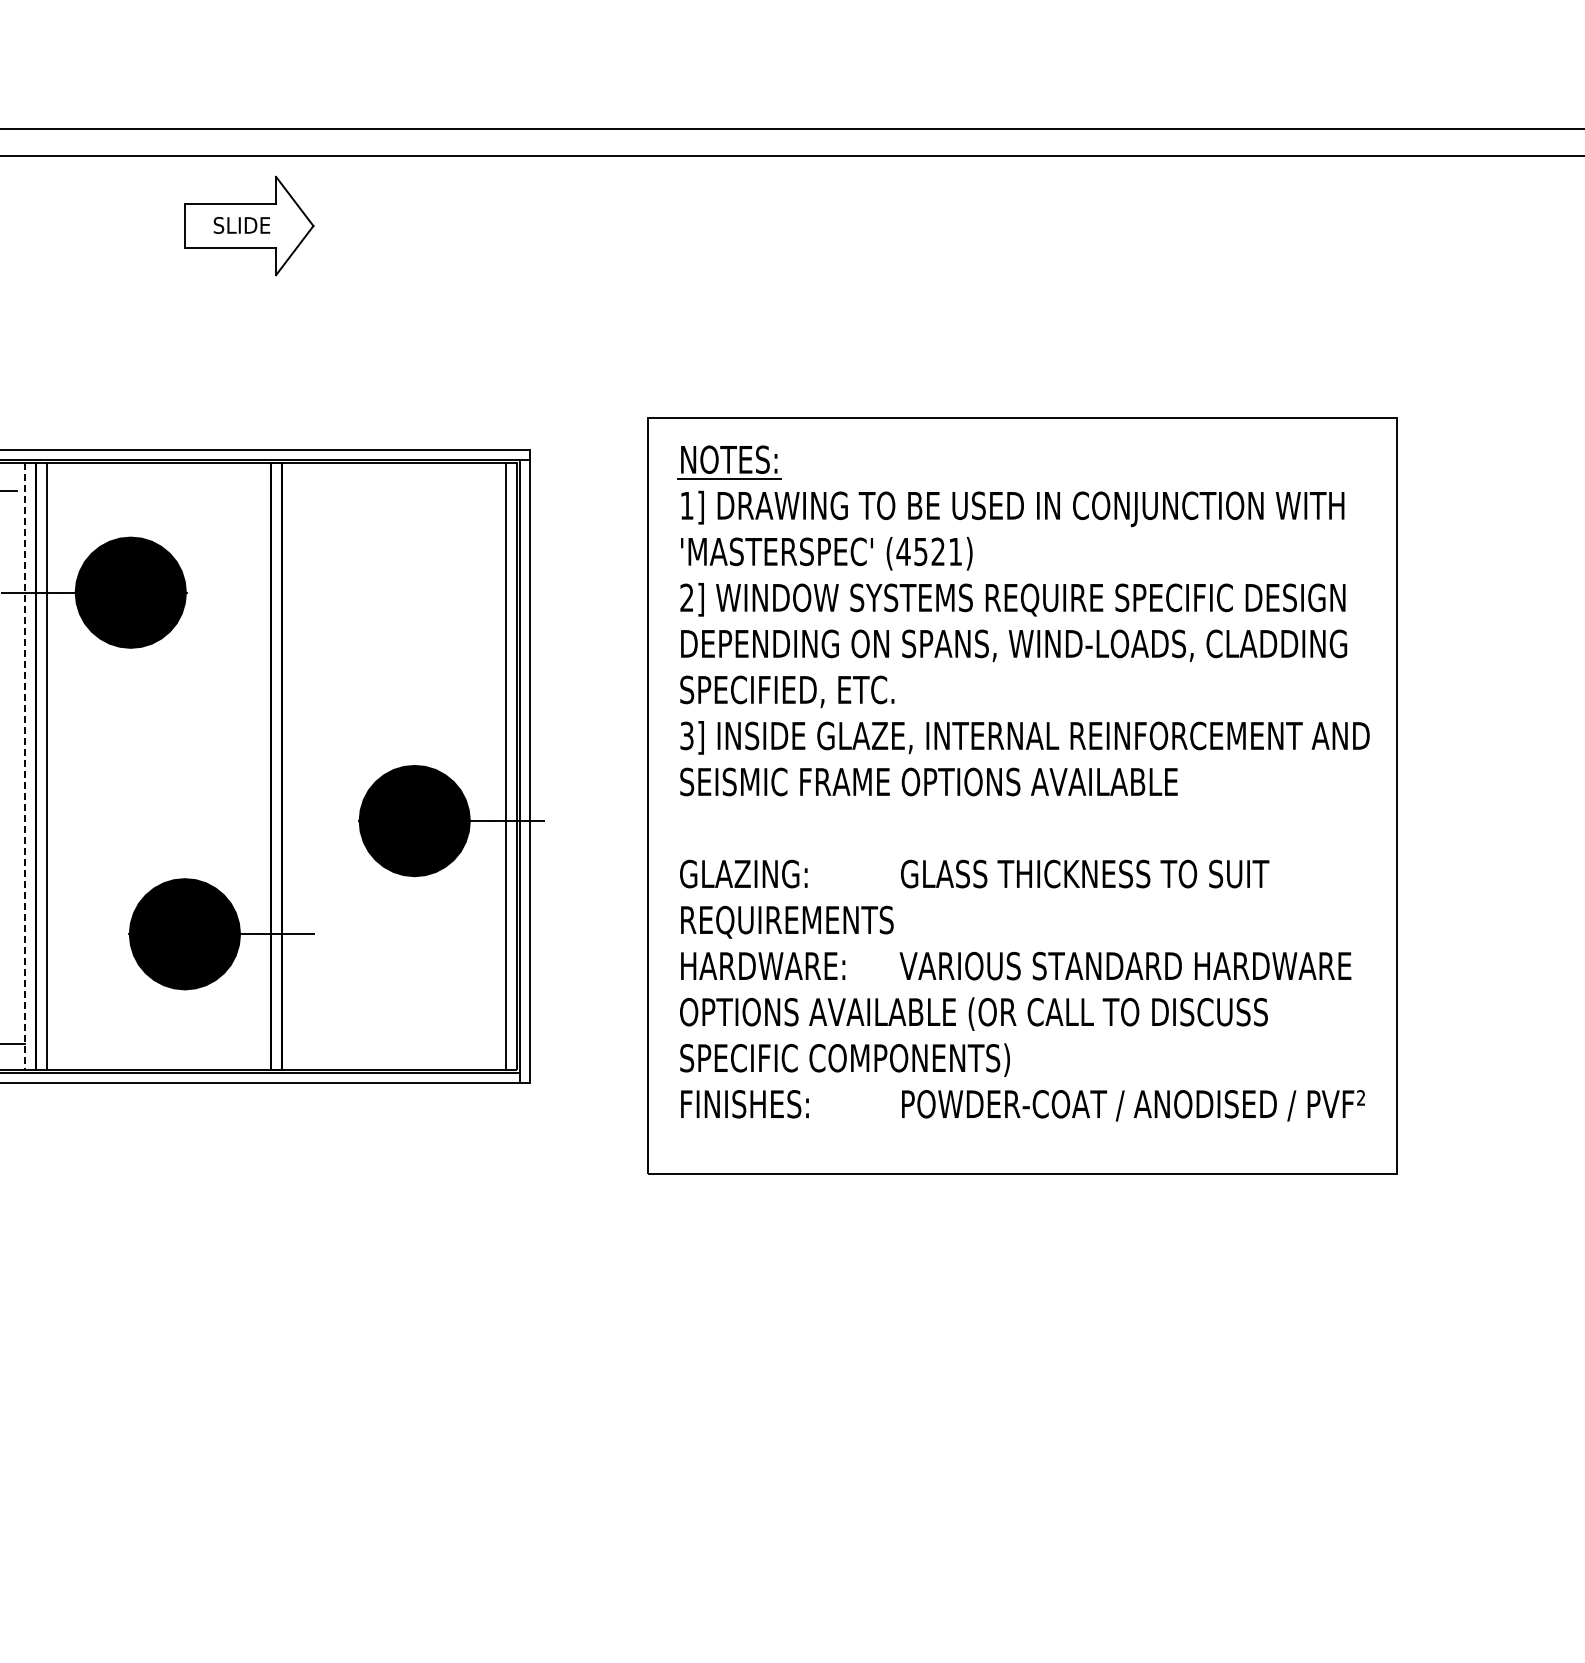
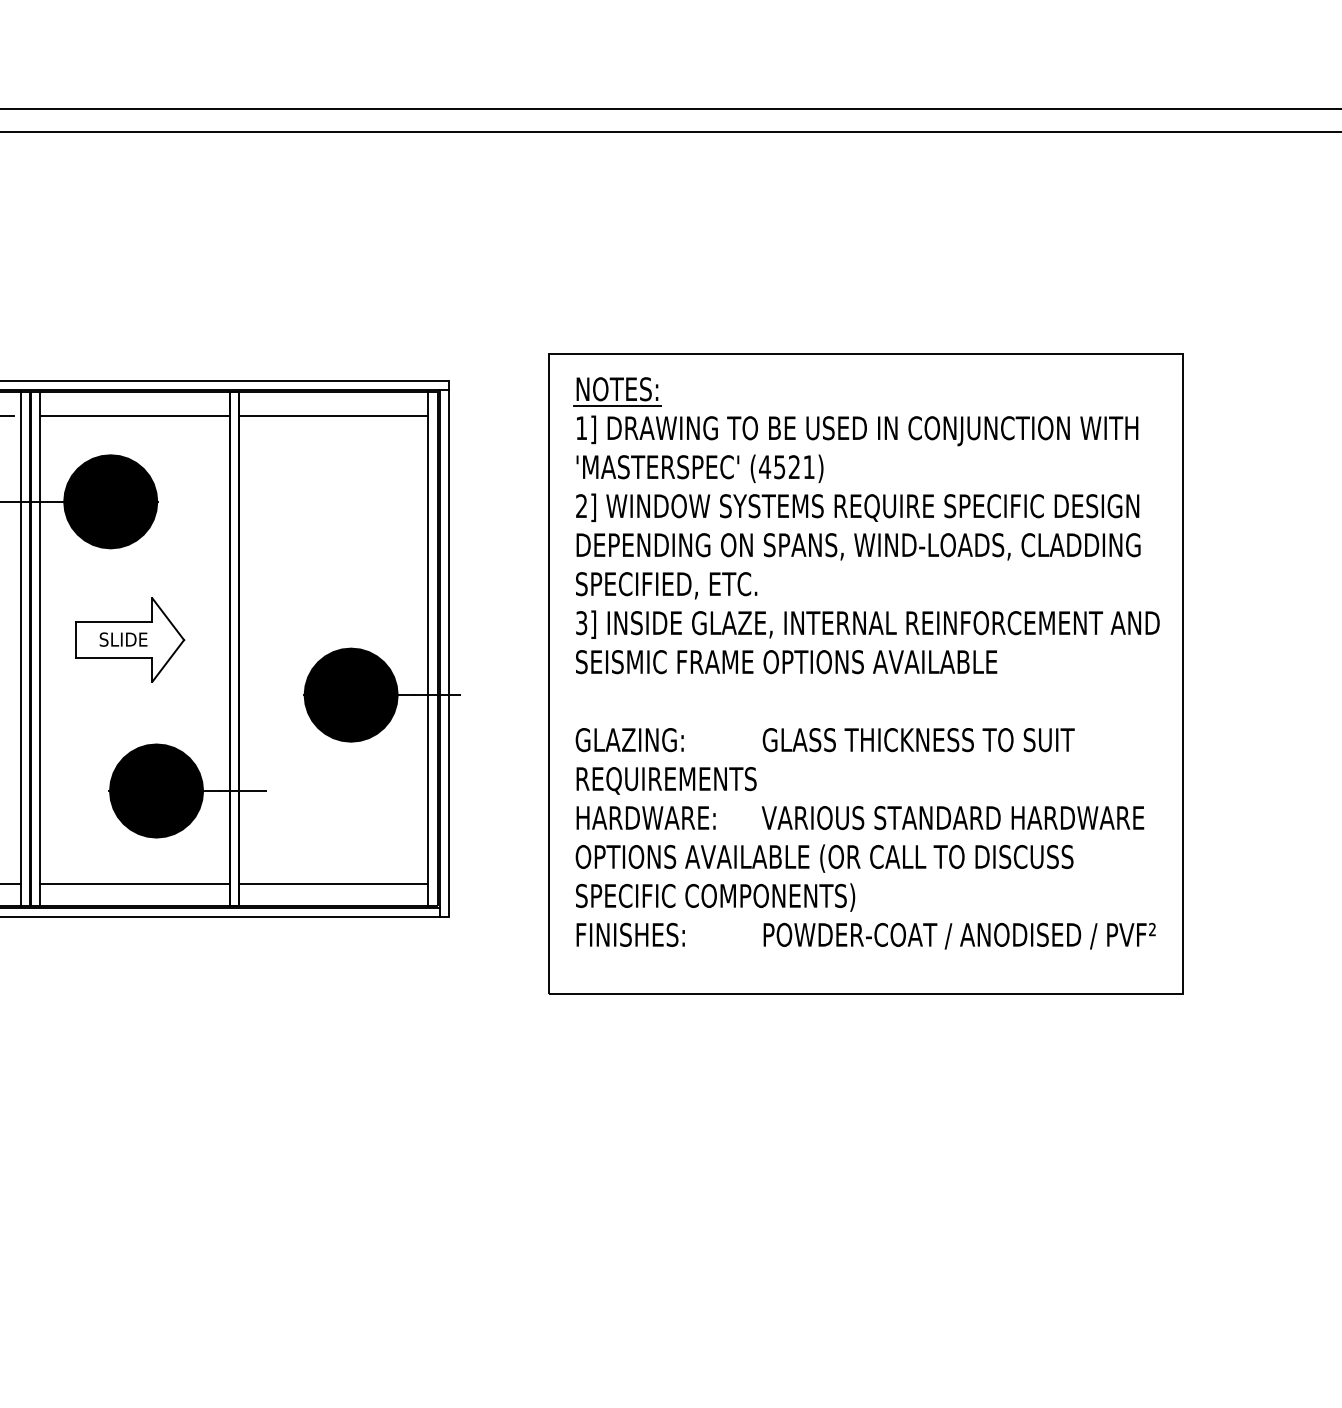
part: (249, 225) -> (129, 639), moved
line: (159, 491) -> (135, 416), added
line: (393, 491) -> (333, 416), added
line: (24, 766) -> (20, 648), dashed -> solid
line: (159, 1043) -> (135, 883), added
line: (393, 1043) -> (333, 883), added

